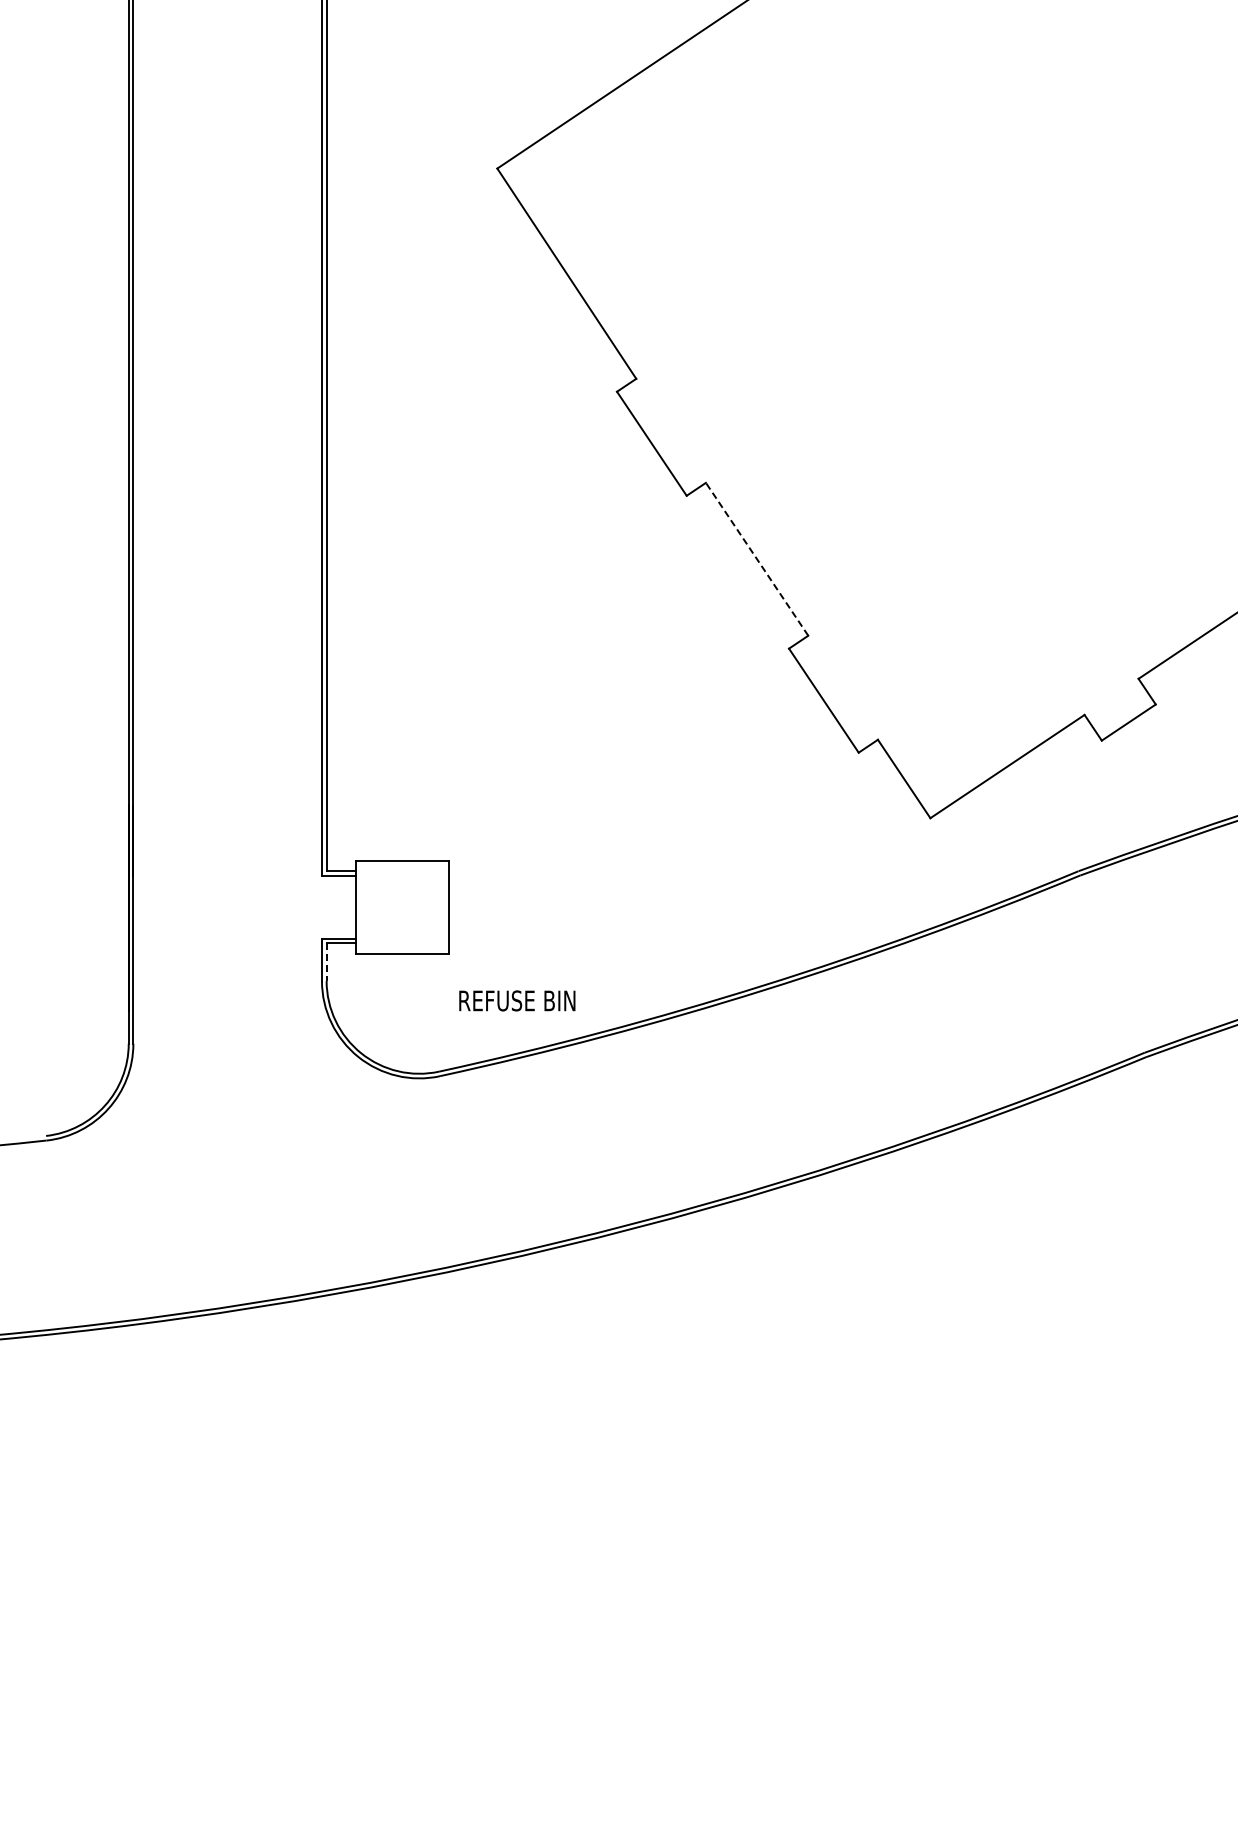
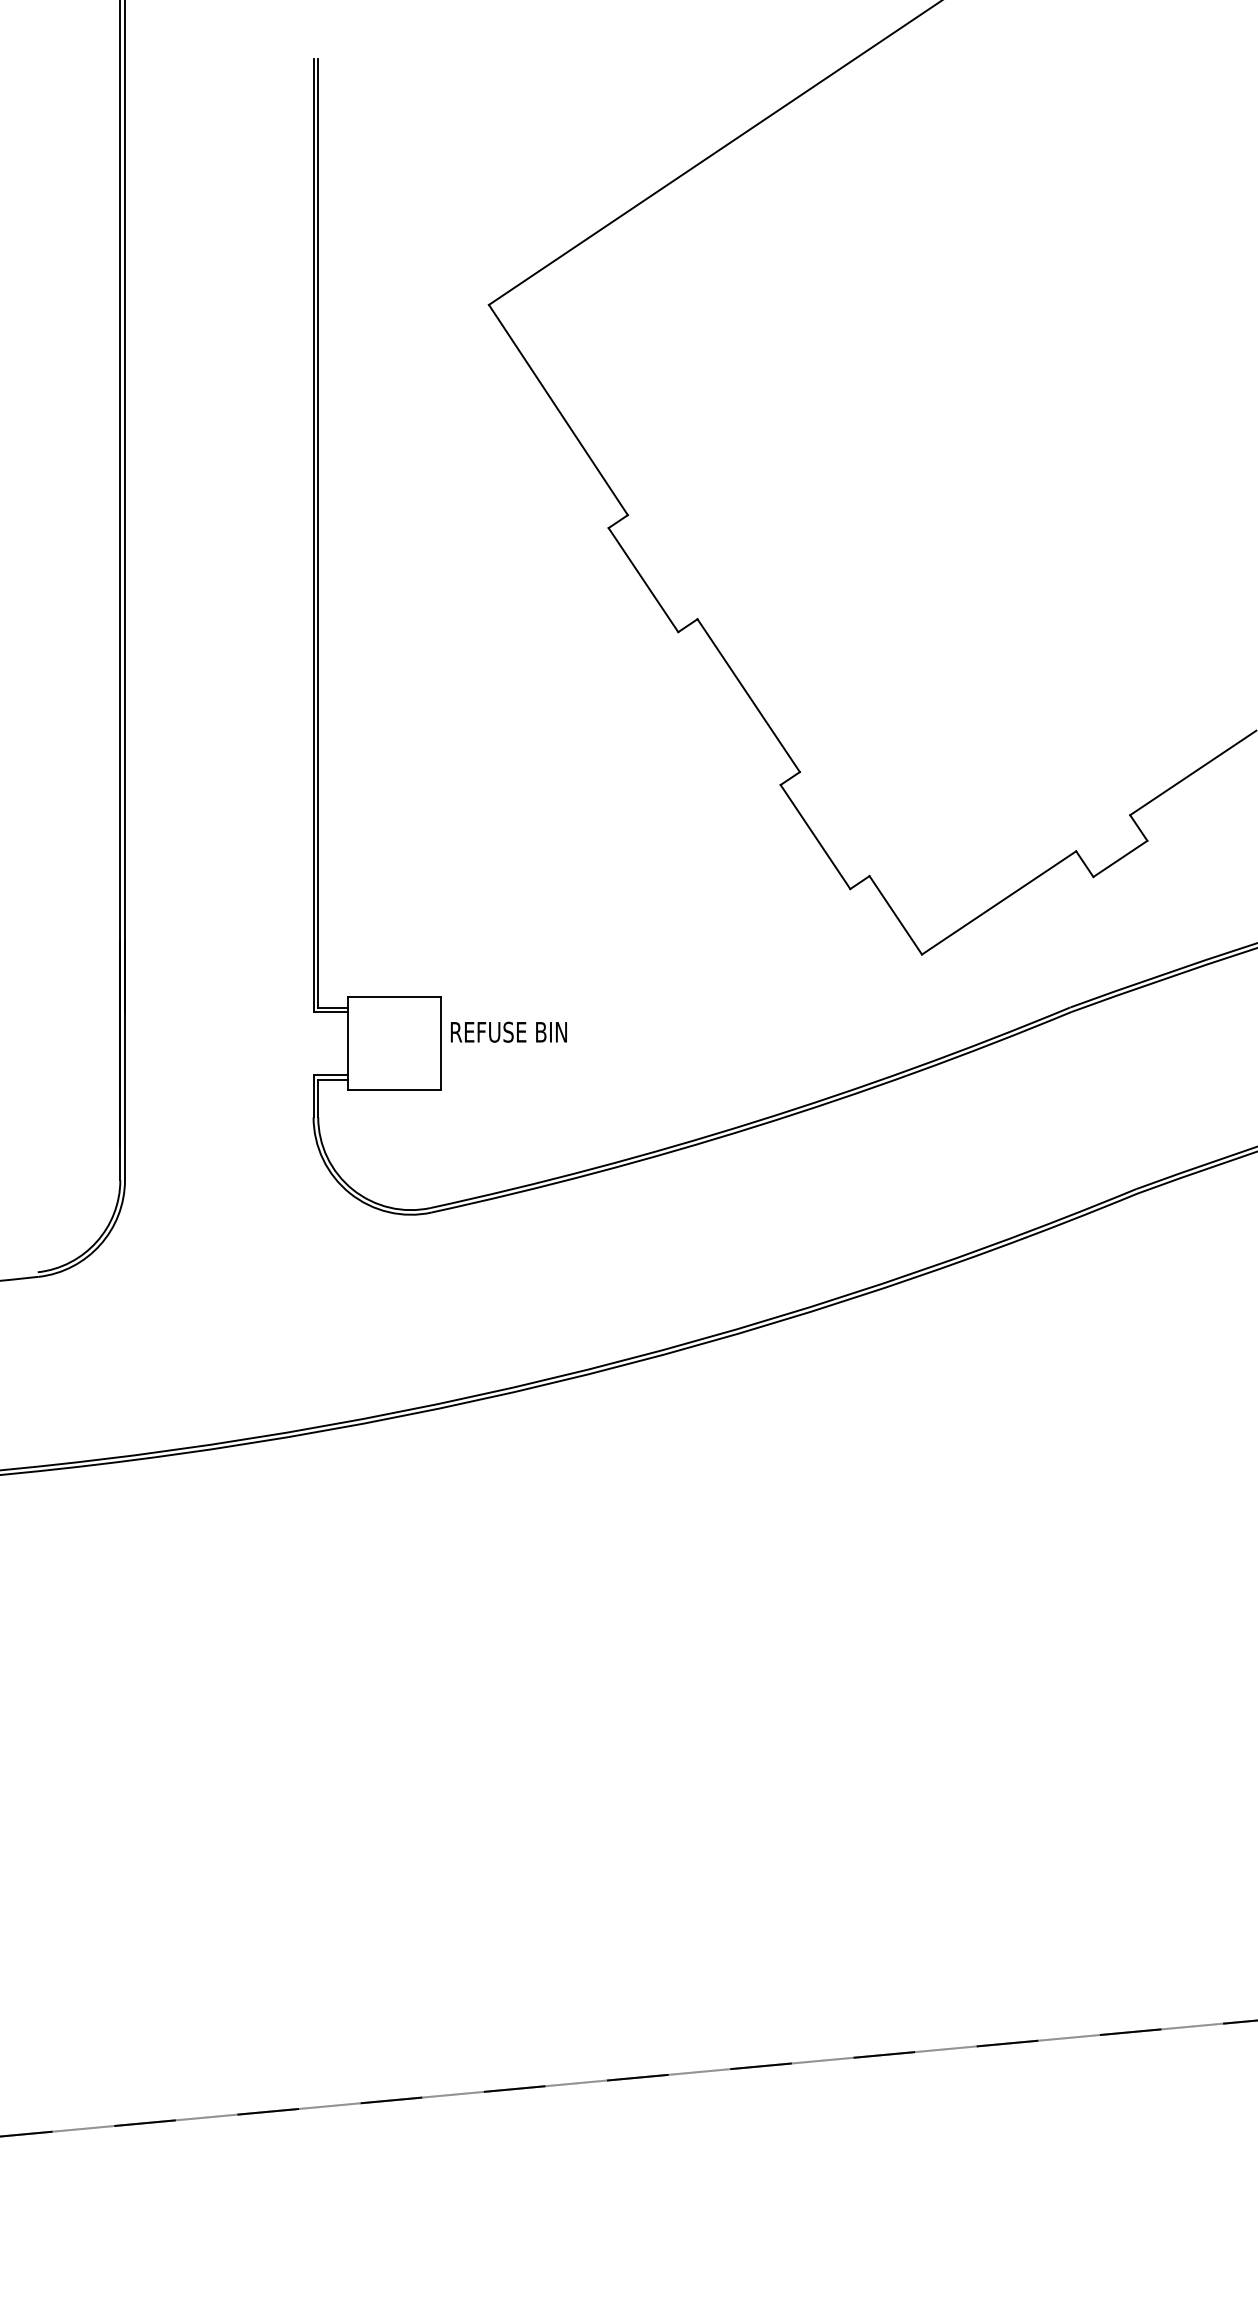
line: (756, 559) -> (748, 695), dashed -> solid
line: (326, 962) -> (318, 1098), dashed -> solid
text: (516, 1000) -> (508, 1031), moved

